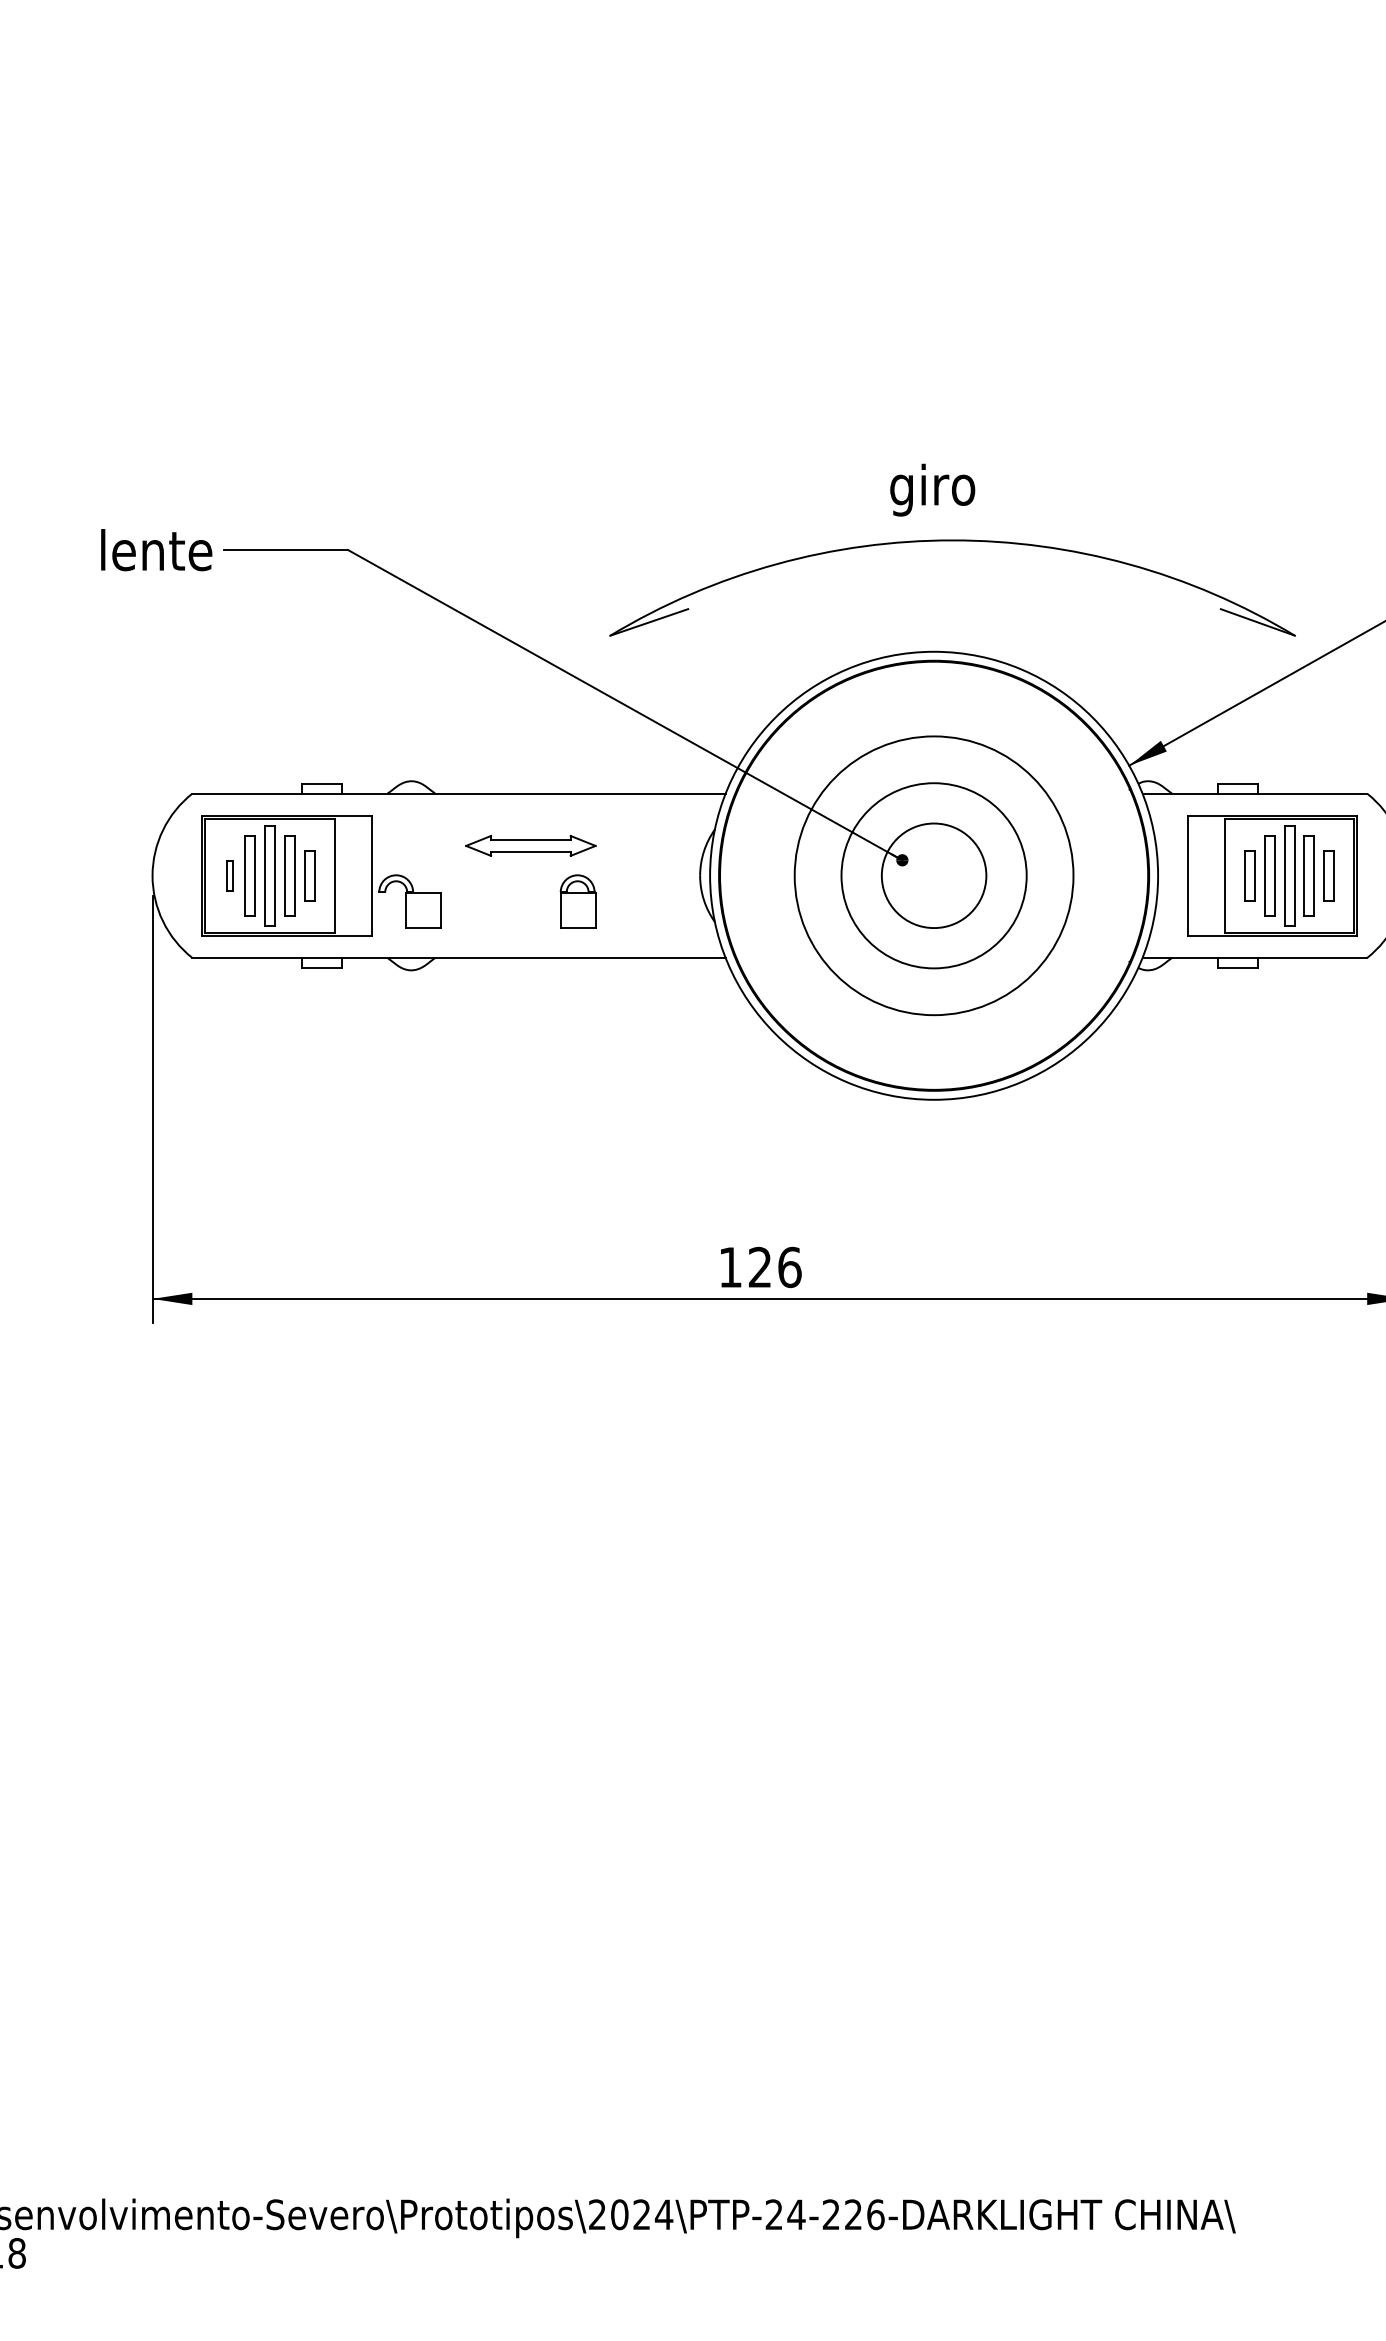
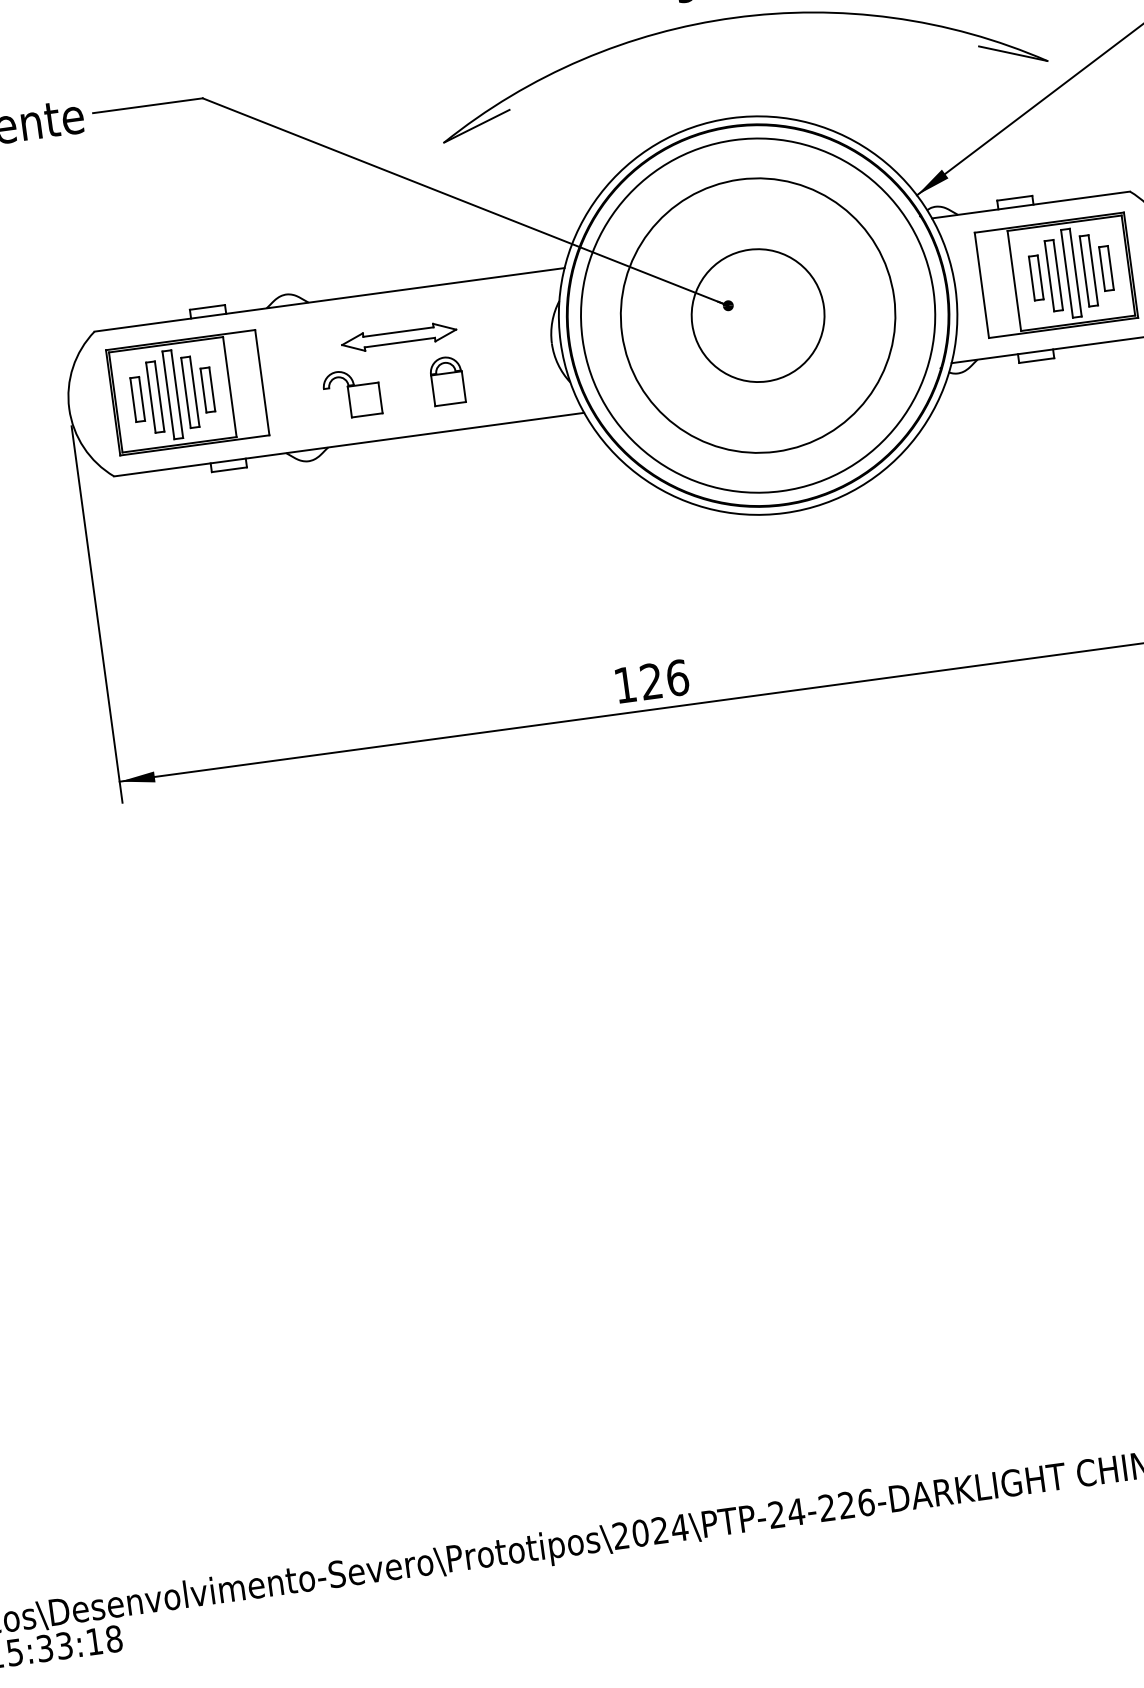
part: (229, 875) -> (137, 399), size x1.67
circle: (933, 875) -> (757, 315), size x1.43
circle: (933, 875) -> (757, 315), size x1.43
circle: (933, 875) -> (757, 315), size x1.67
part: (409, 901) -> (351, 393), moved

